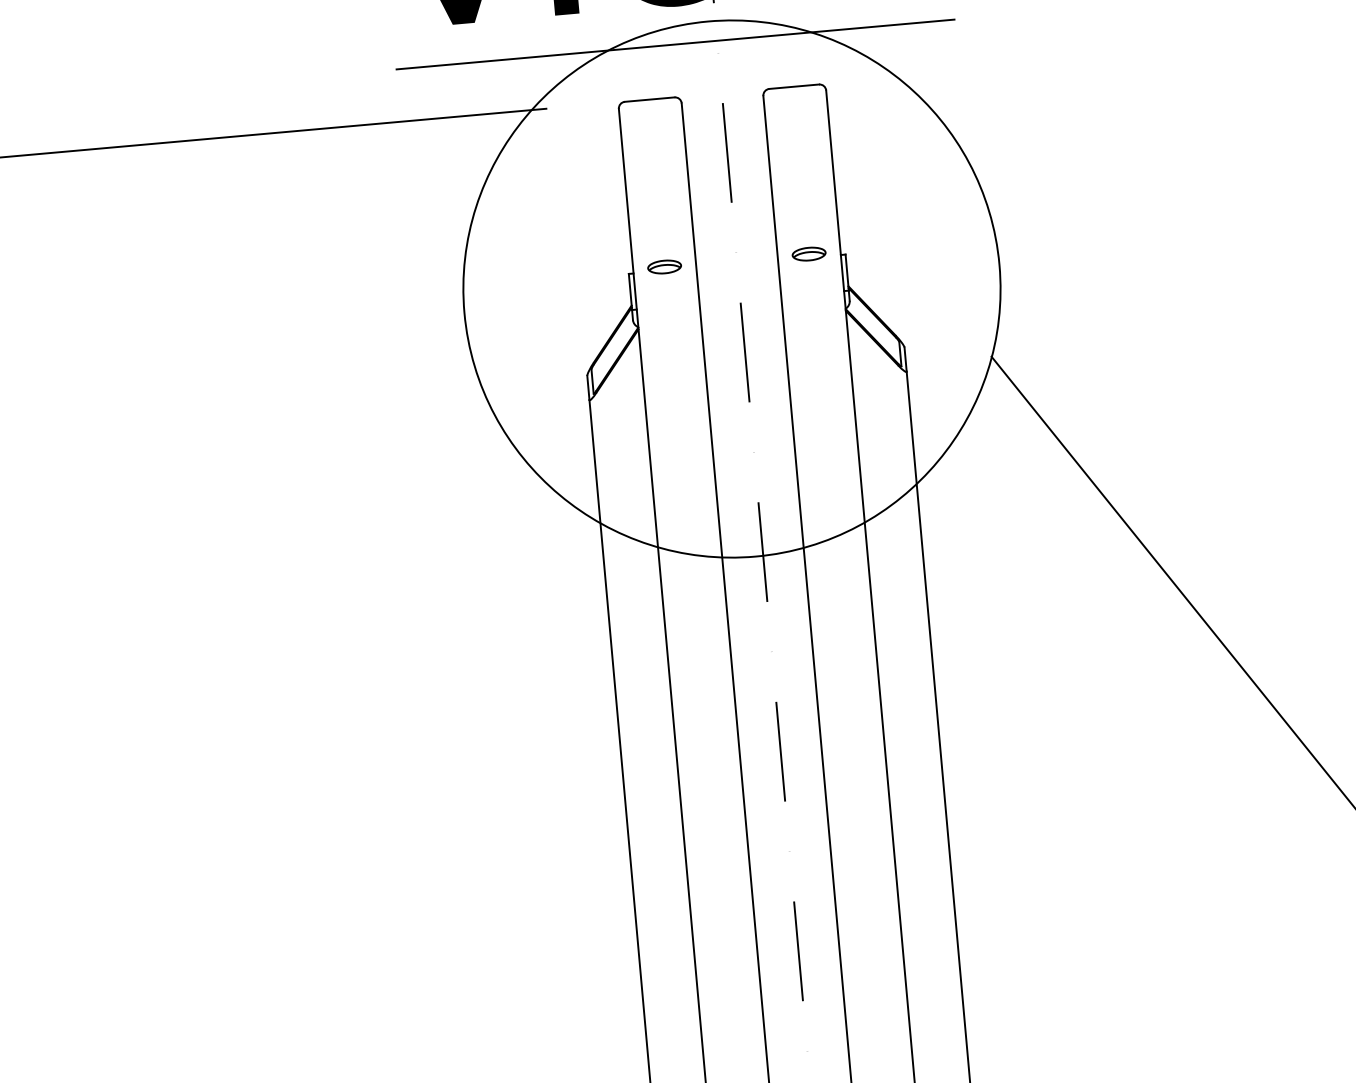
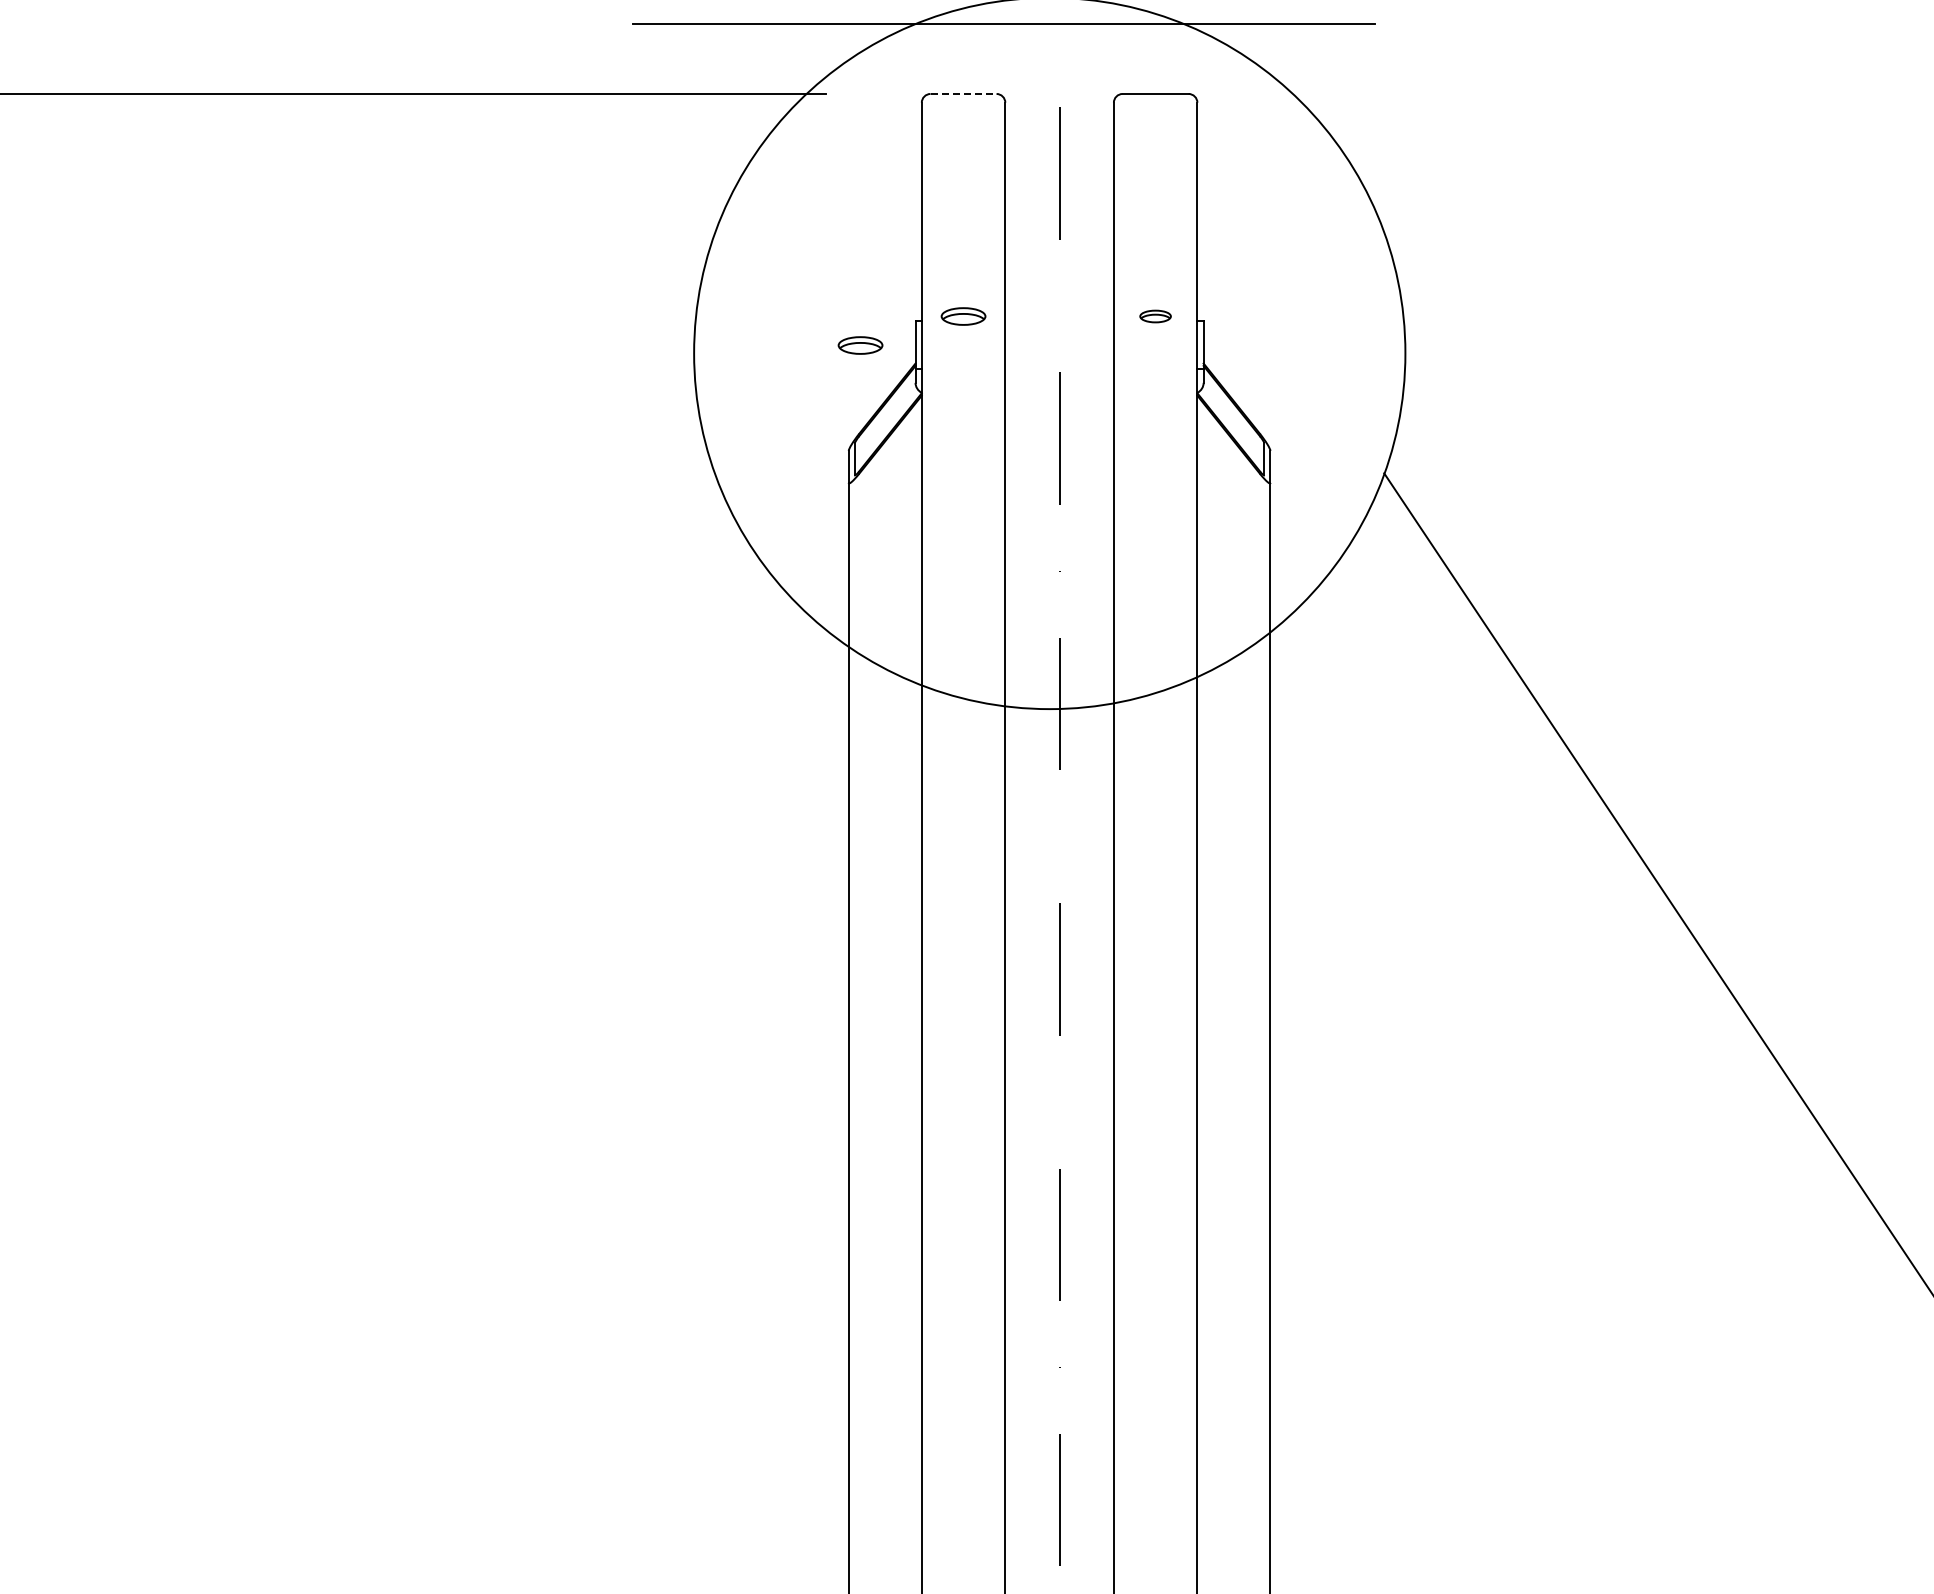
line: (649, 99) -> (963, 93), solid -> dashed
part: (809, 254) -> (1155, 316), size x0.7
part: (589, 295) -> (860, 345), added

